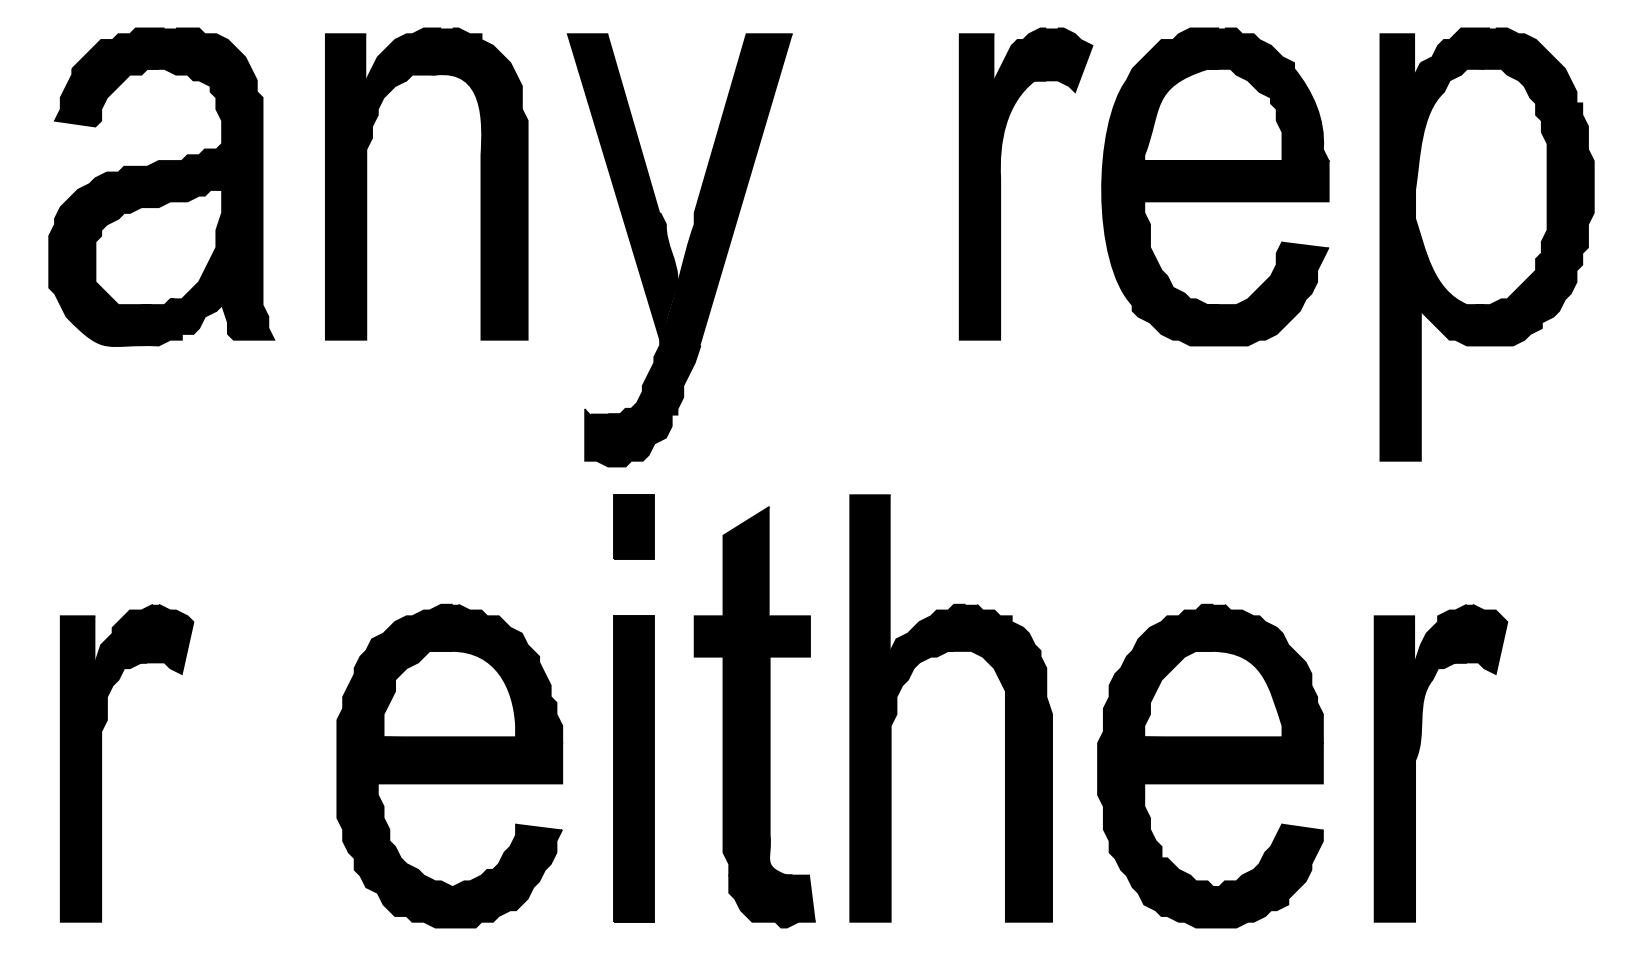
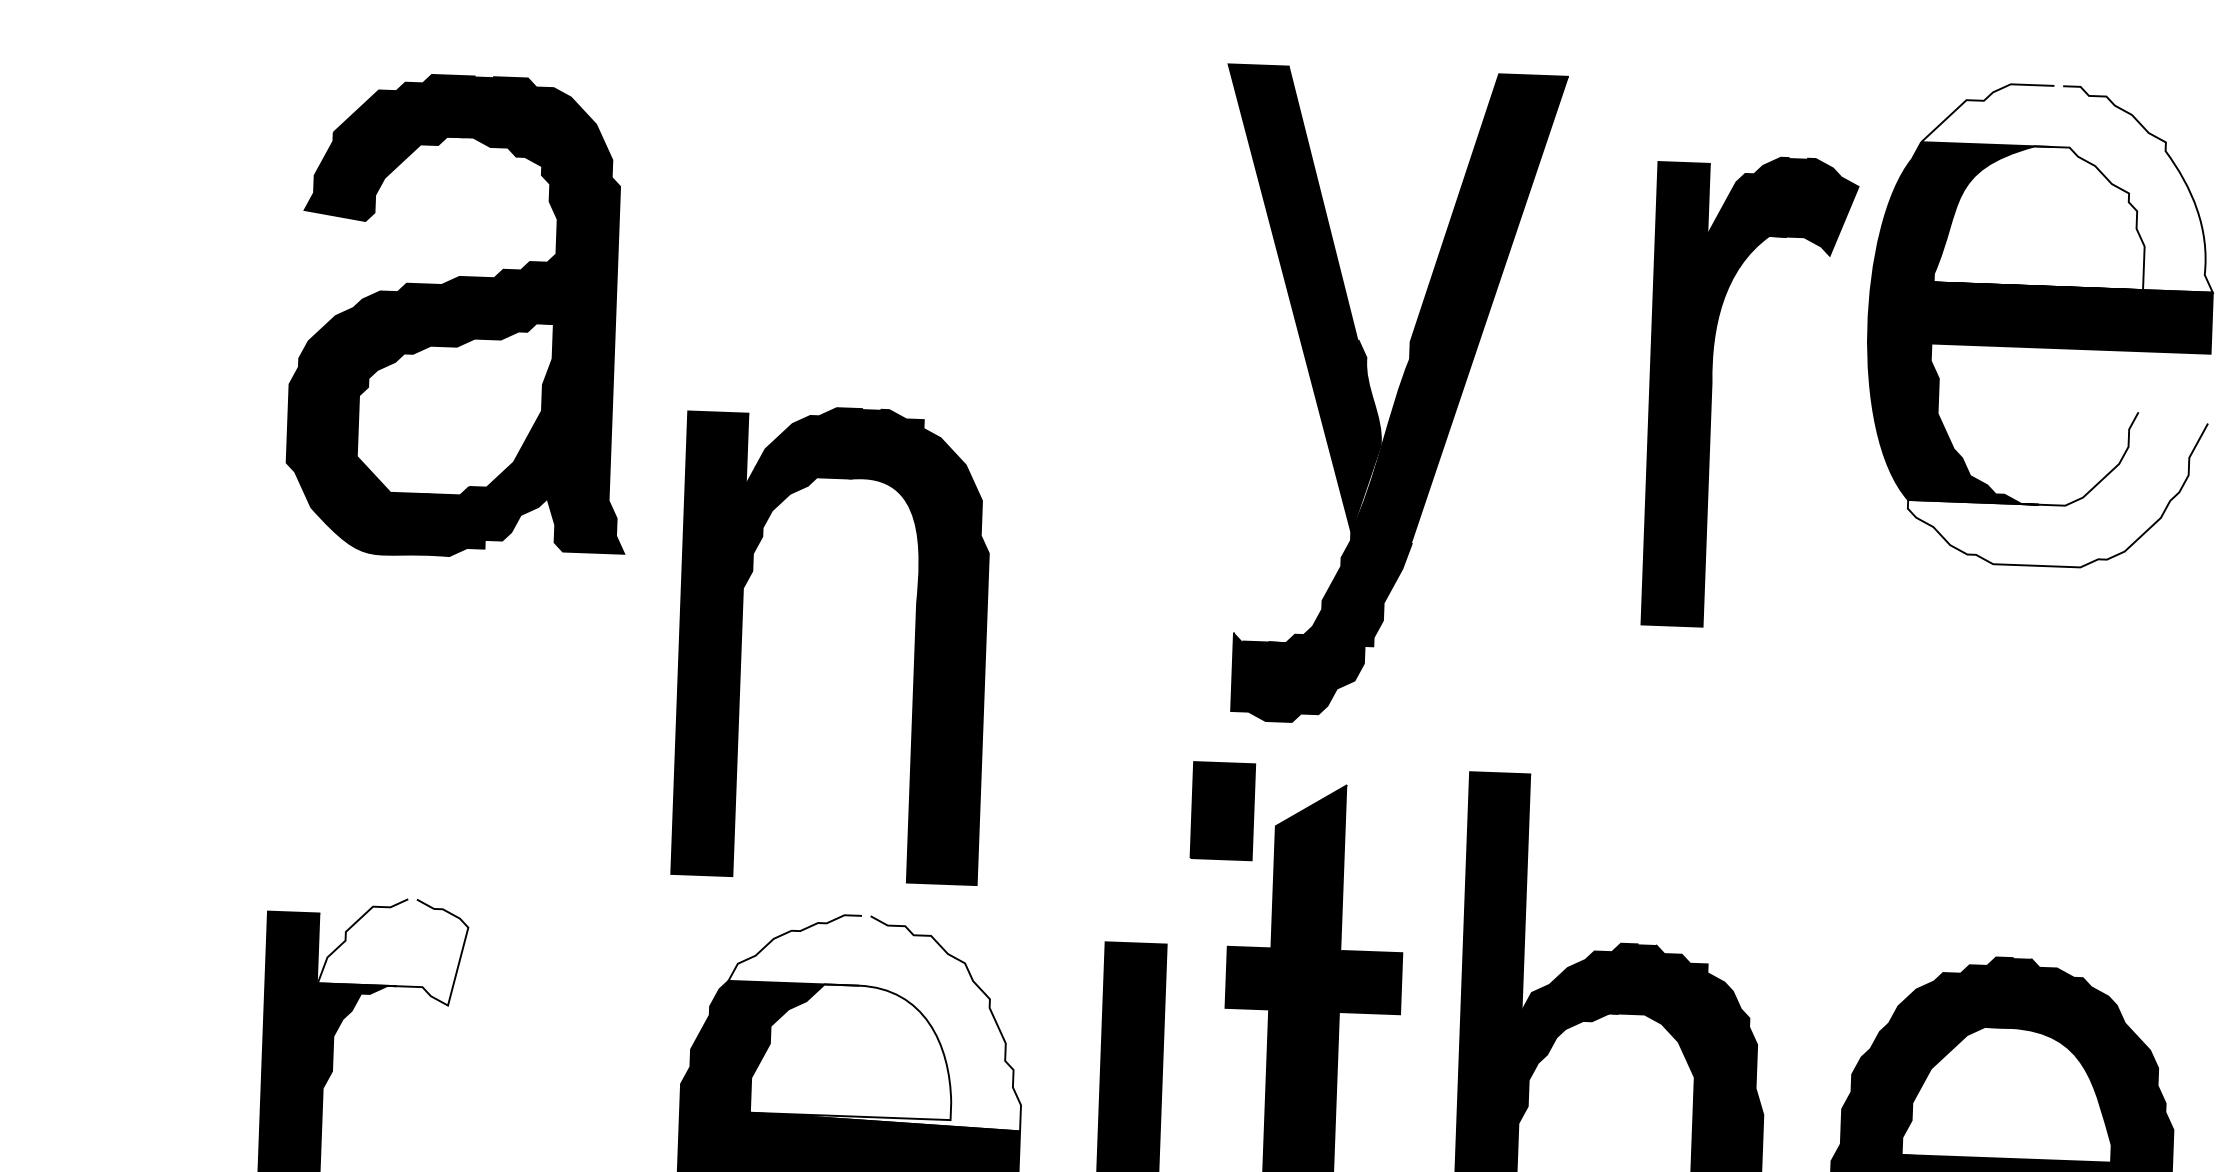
fill: (1230, 94) -> (2067, 186), removed
part: (480, 183) -> (914, 646), moved
part: (1000, 183) -> (1711, 390), moved
part: (161, 186) -> (462, 315), moved
part: (679, 250) -> (1385, 397), moved
fill: (1230, 293) -> (2056, 487), removed
part: (633, 526) -> (1221, 810), moved
fill: (144, 638) -> (393, 949), removed
fill: (464, 673) -> (876, 1020), removed

